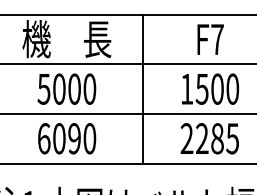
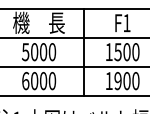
text: (216, 40) -> (126, 23), F7 -> F1
text: (74, 139) -> (43, 81), 6090 -> 6000
text: (209, 139) -> (122, 81), 2285 -> 1900

